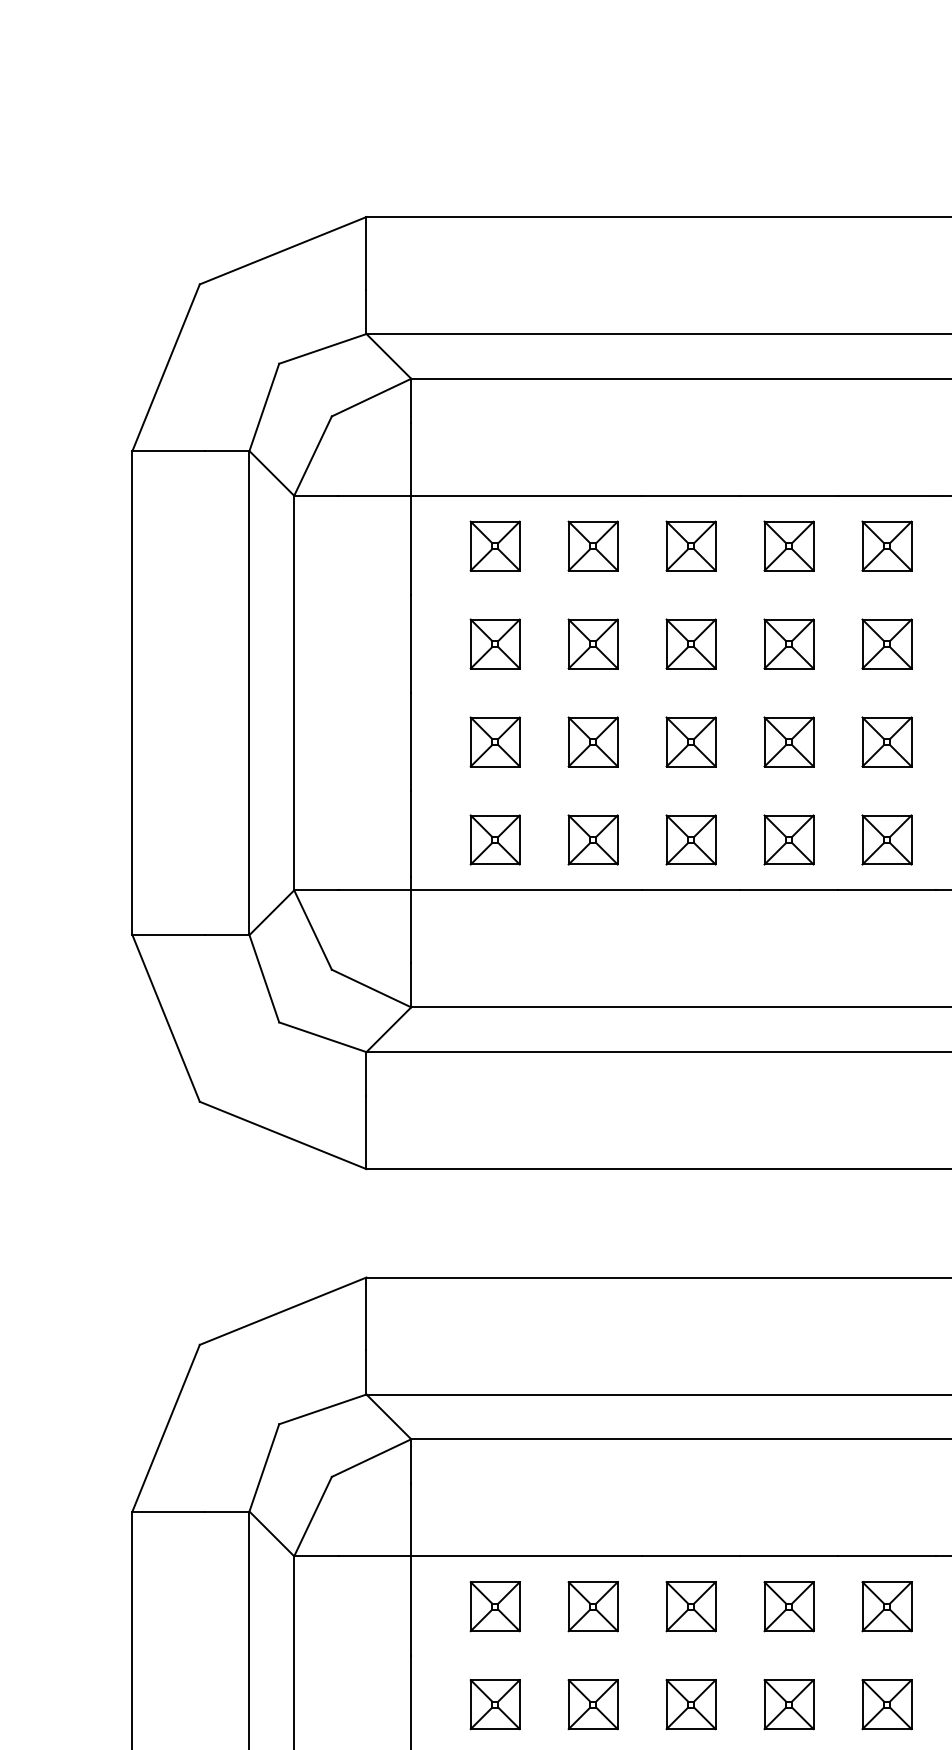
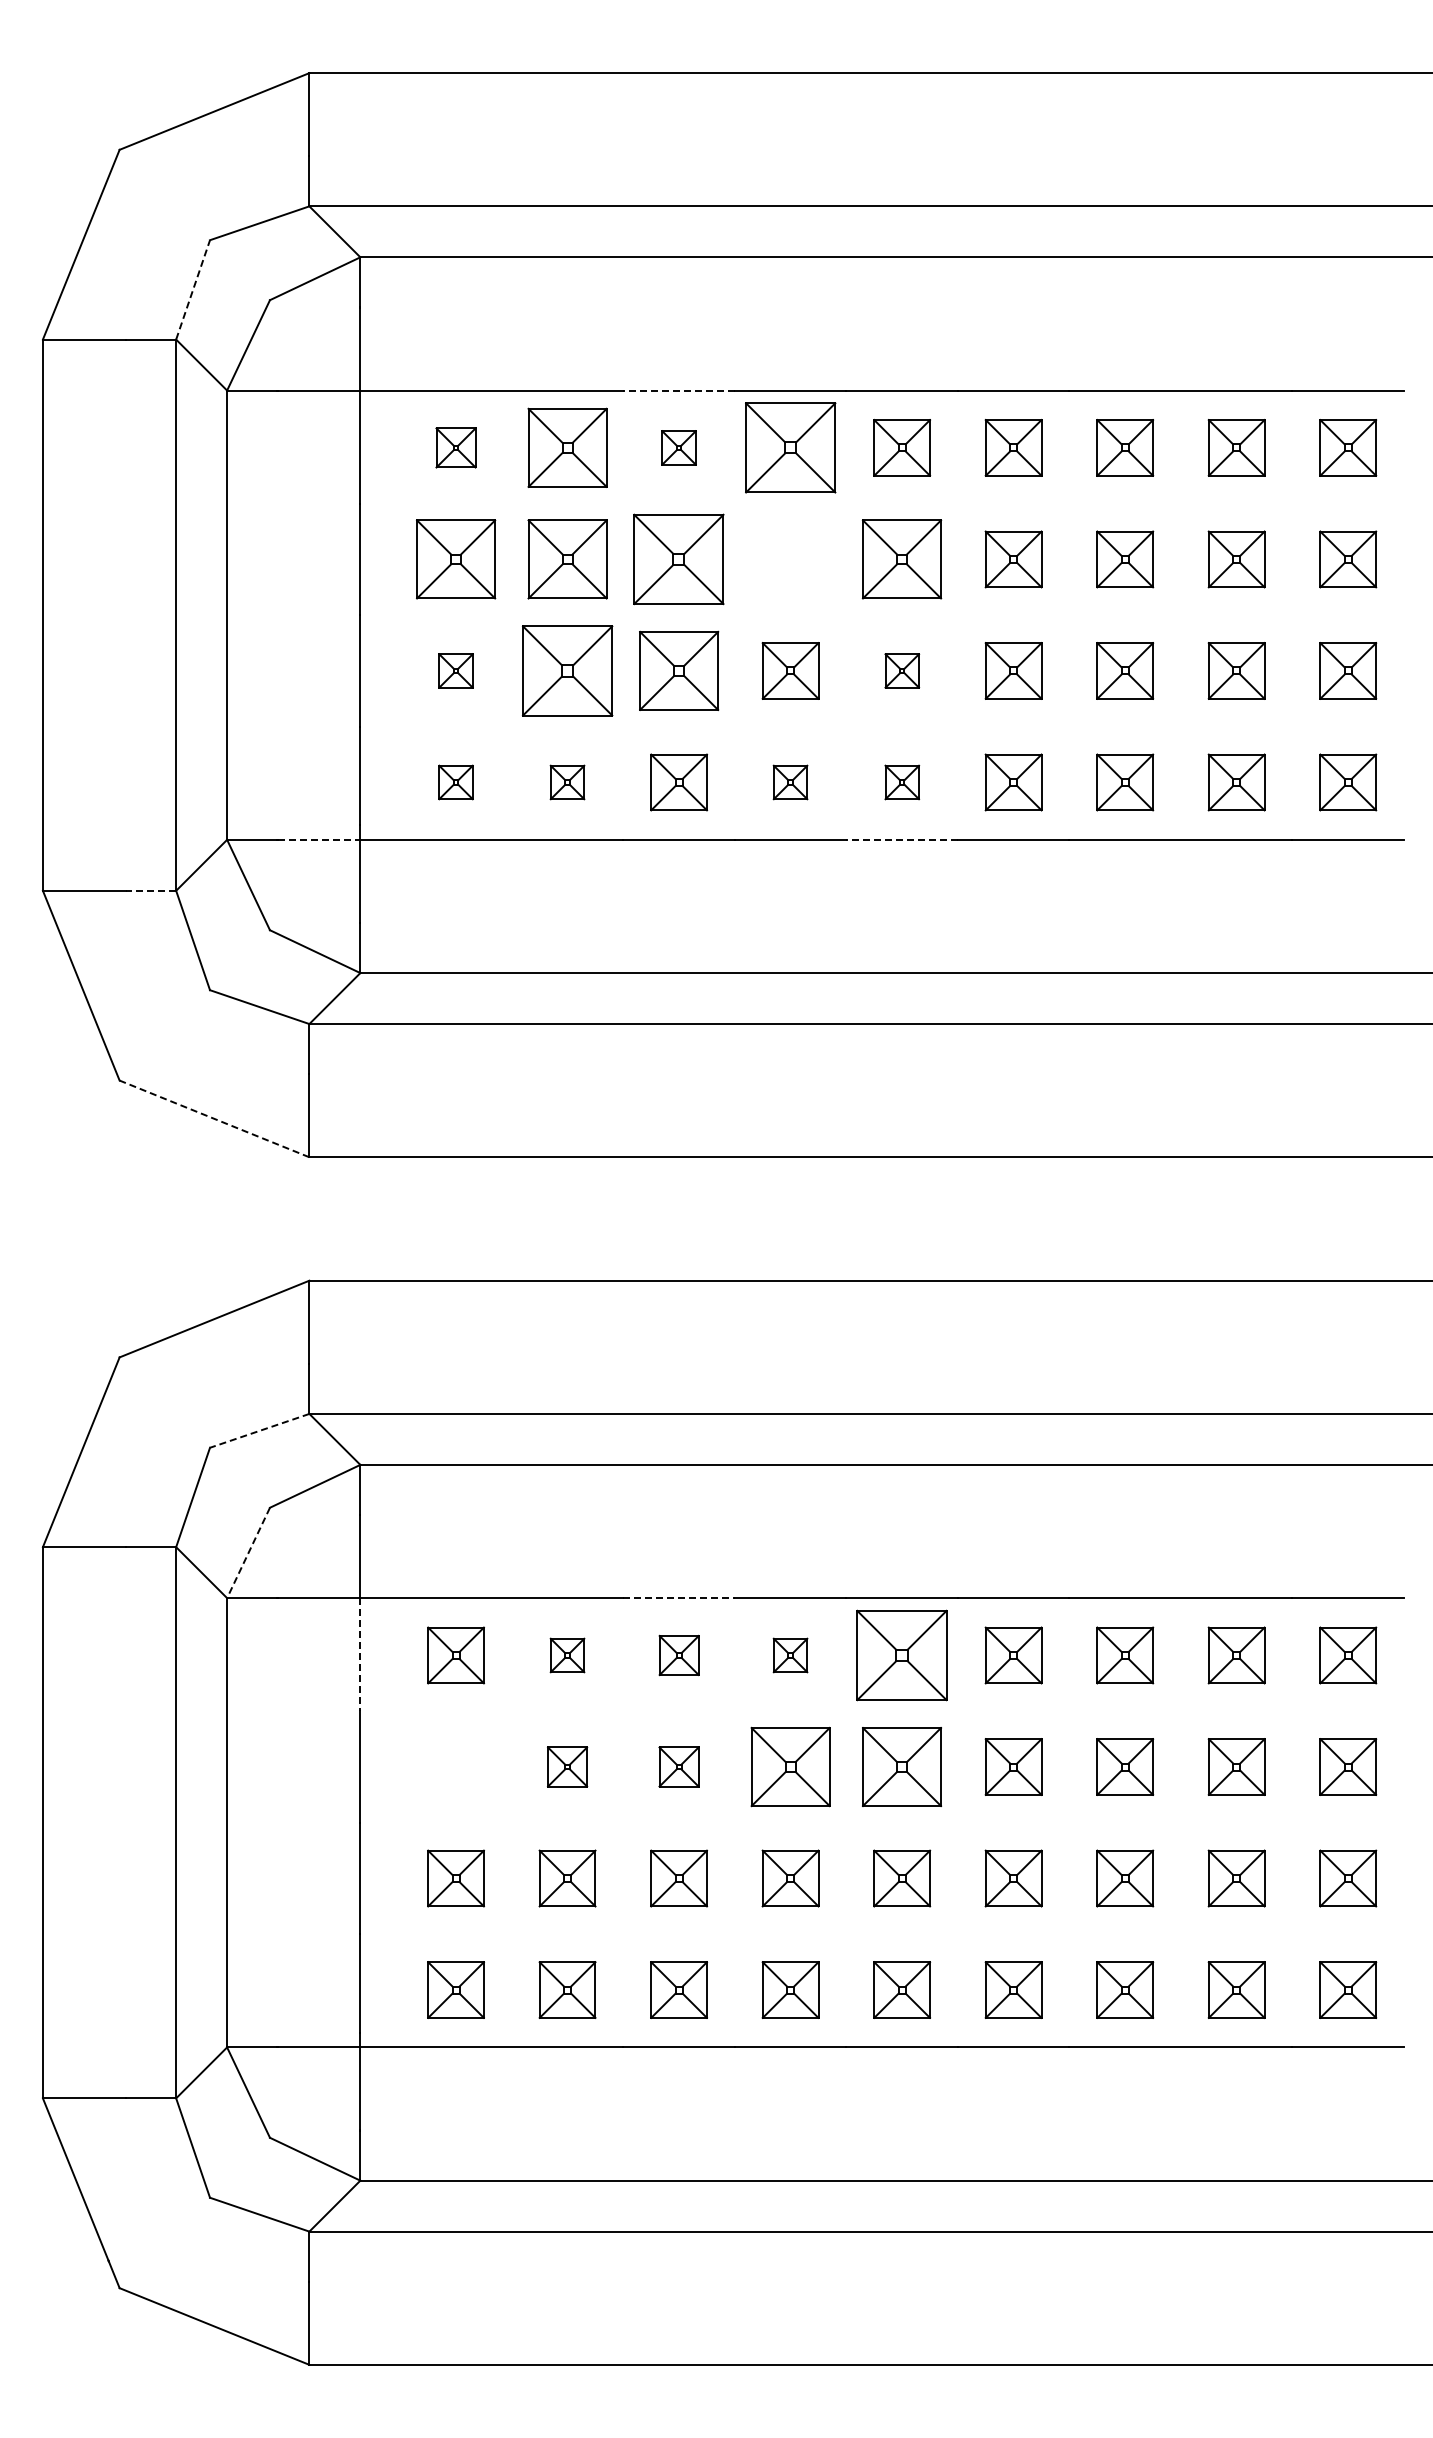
line: (264, 407) -> (193, 289), solid -> dashed
line: (691, 495) -> (679, 390), solid -> dashed
part: (494, 545) -> (455, 447), size x0.7
part: (593, 545) -> (567, 447), size x1.4
part: (690, 545) -> (678, 447), size x0.6
part: (788, 545) -> (790, 447), size x1.6
part: (494, 644) -> (455, 559), size x1.4
part: (593, 644) -> (567, 559), size x1.4
part: (691, 644) -> (679, 559), size x1.6
part: (788, 644) -> (790, 559), removed
part: (887, 644) -> (902, 559), size x1.4
part: (494, 741) -> (455, 670), size x0.6
part: (593, 741) -> (567, 670), size x1.6
part: (690, 741) -> (678, 670), size x1.4
part: (887, 741) -> (902, 670), size x0.6
part: (494, 840) -> (455, 782), size x0.6
part: (593, 840) -> (567, 782), size x0.6
part: (788, 840) -> (790, 782), size x0.6
part: (887, 840) -> (902, 782), size x0.6
line: (375, 890) -> (319, 839), solid -> dashed
line: (887, 890) -> (902, 839), solid -> dashed
line: (226, 934) -> (150, 890), solid -> dashed
line: (283, 1135) -> (214, 1118), solid -> dashed
line: (322, 1409) -> (259, 1430), solid -> dashed
line: (312, 1517) -> (248, 1553), solid -> dashed
line: (691, 1556) -> (679, 1598), solid -> dashed
line: (411, 1605) -> (360, 1654), solid -> dashed
part: (593, 1606) -> (567, 1655), size x0.6
part: (691, 1606) -> (679, 1655), size x0.7
part: (788, 1606) -> (790, 1655), size x0.6
part: (887, 1606) -> (902, 1655), size x1.6
part: (494, 1704) -> (455, 1766), removed
part: (593, 1704) -> (567, 1766), size x0.7
part: (690, 1704) -> (678, 1766), size x0.7
part: (788, 1704) -> (790, 1766), size x1.4
part: (887, 1704) -> (902, 1766), size x1.4

